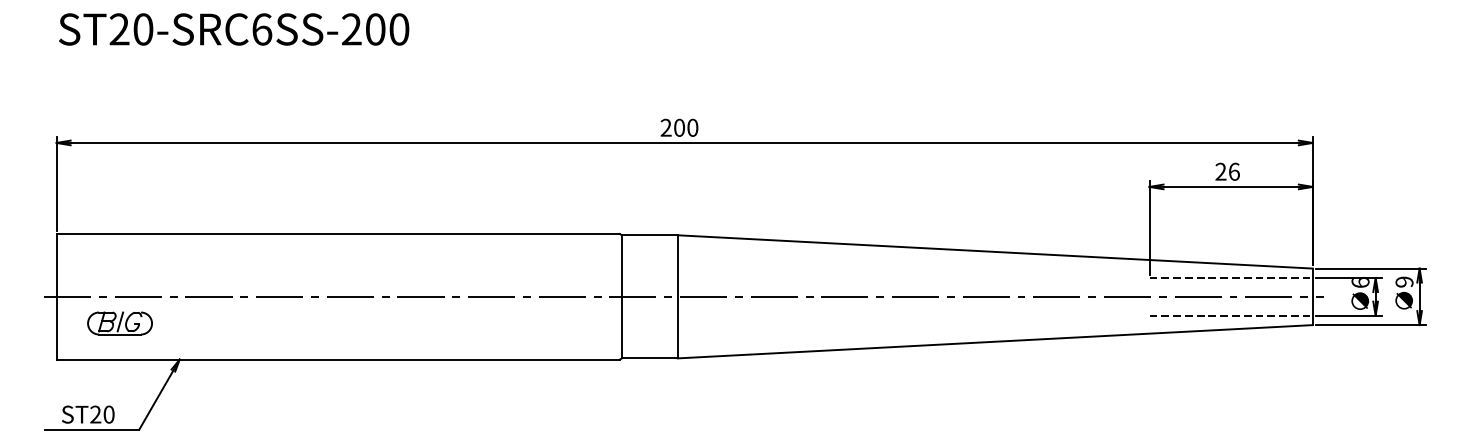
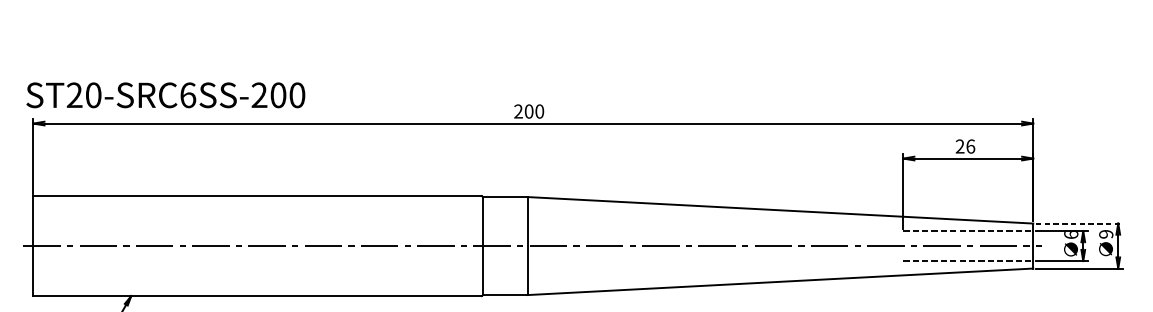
text: (234, 29) -> (166, 95), moved
line: (1370, 268) -> (1079, 223), solid -> dashed
part: (119, 323) -> (83, 267), removed

